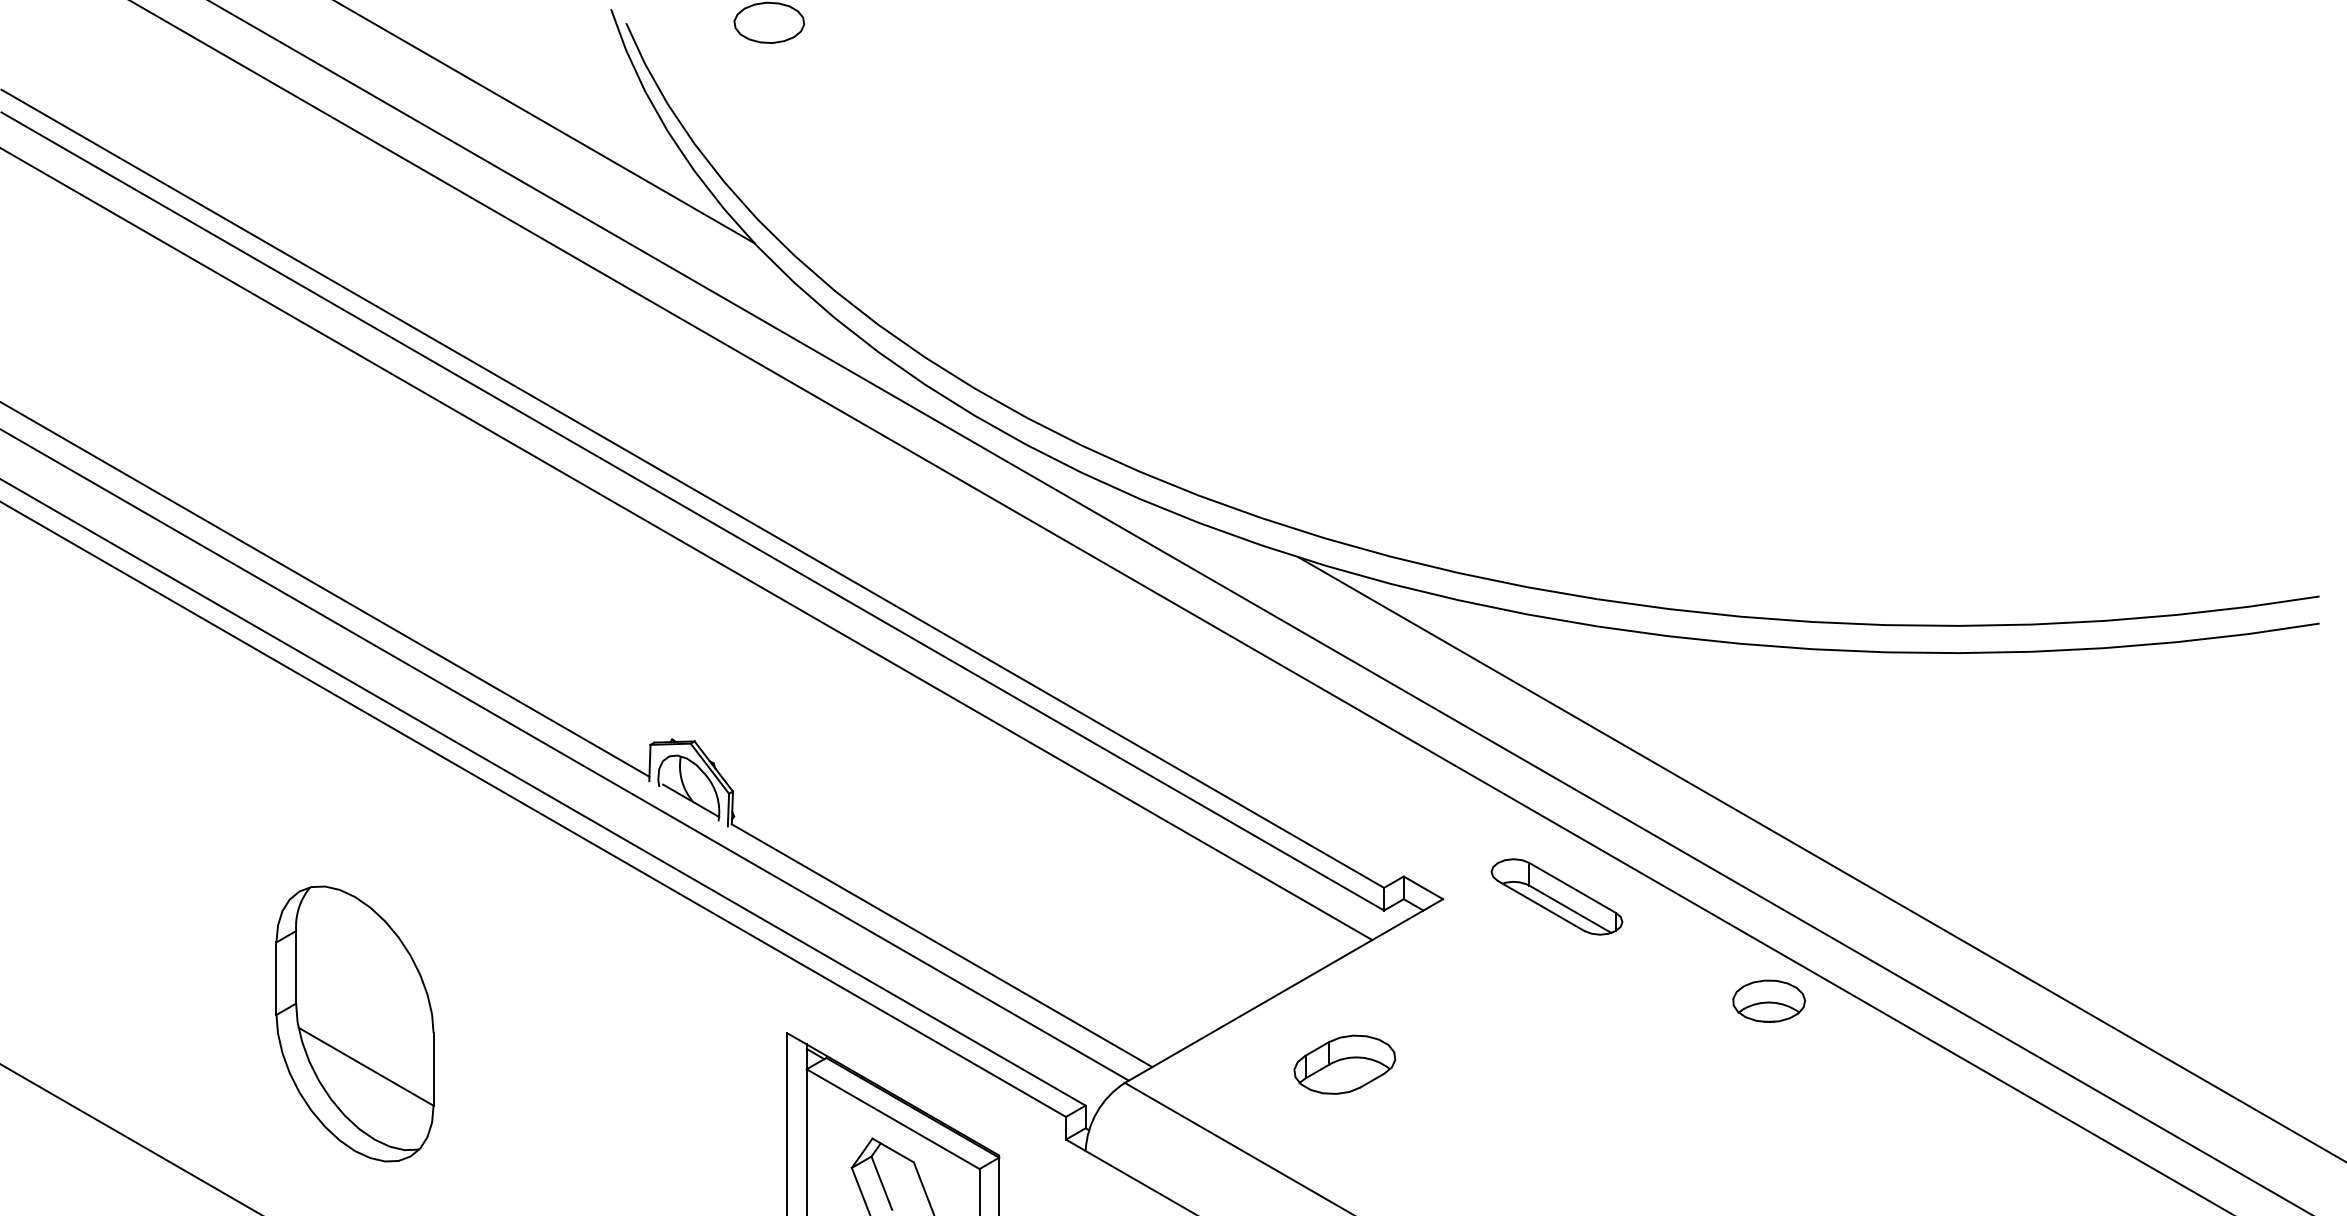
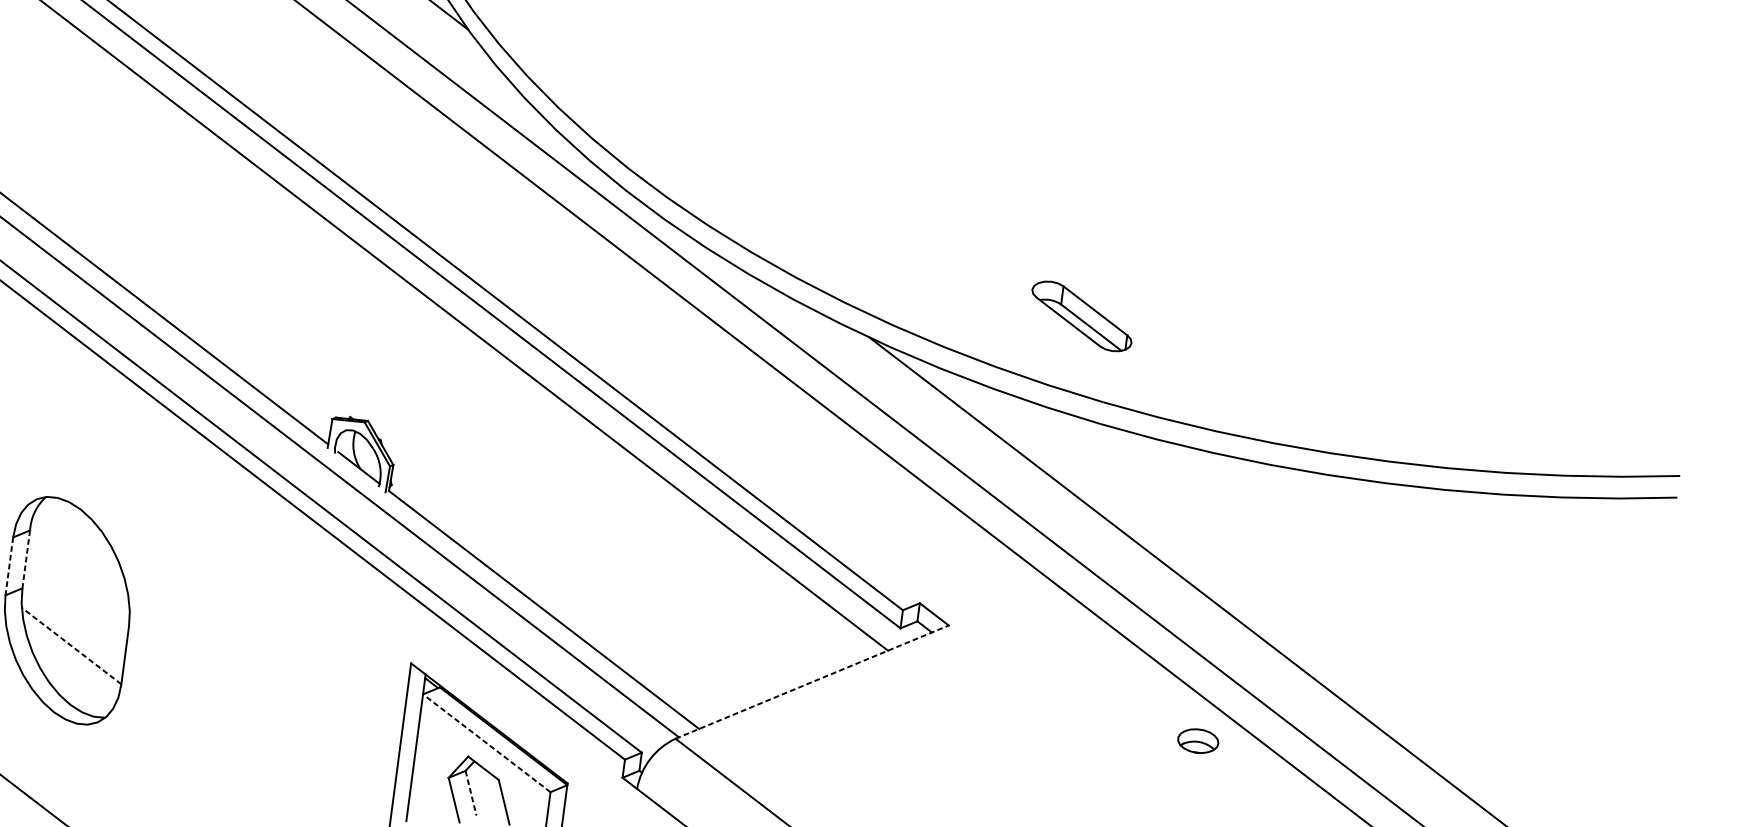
part: (1556, 896) -> (1081, 316), moved
line: (296, 967) -> (26, 559), solid -> dashed
line: (276, 979) -> (9, 567), solid -> dashed
line: (1284, 991) -> (812, 682), solid -> dashed
part: (1768, 1000) -> (1197, 740), size x0.7
part: (1344, 1064) -> (852, 747), removed
line: (366, 1066) -> (71, 645), solid -> dashed
line: (893, 1119) -> (487, 743), solid -> dashed
line: (881, 1183) -> (470, 793), solid -> dashed

